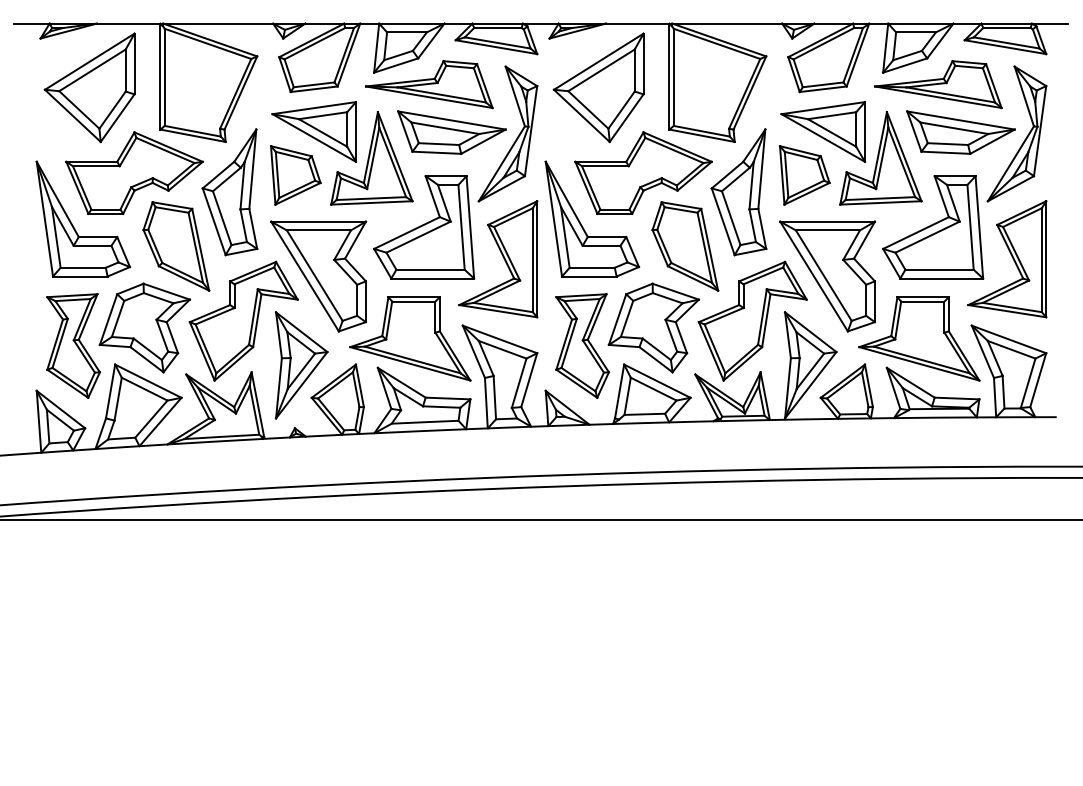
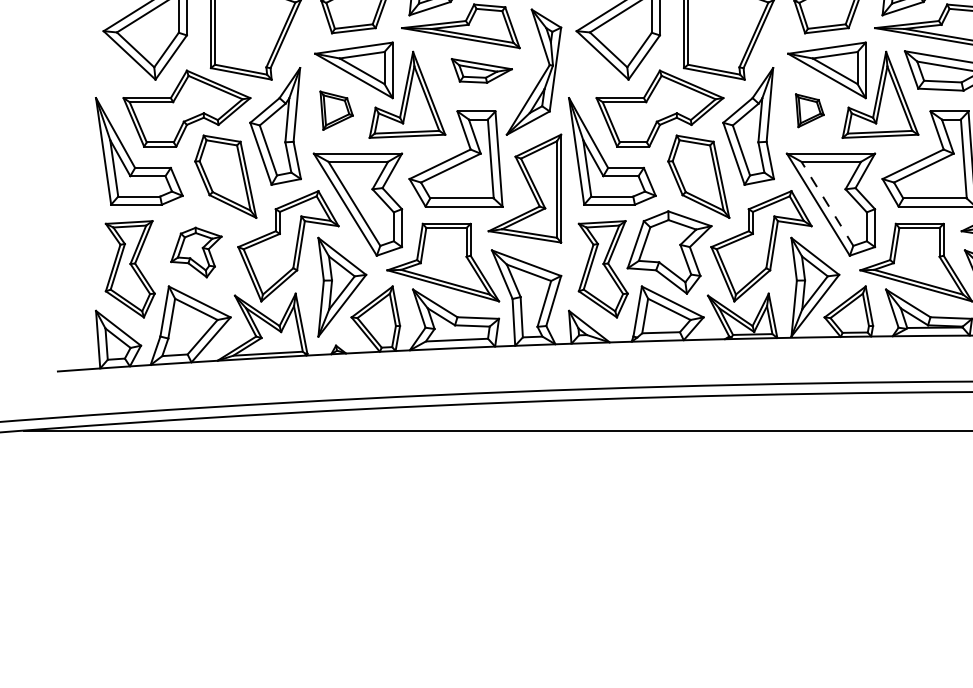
part: (451, 132) -> (481, 70), size x0.6
part: (295, 175) -> (336, 110), size x0.7
part: (804, 175) -> (809, 110), size x0.6
line: (823, 275) -> (827, 203), solid -> dashed
part: (144, 327) -> (196, 252), size x0.6

